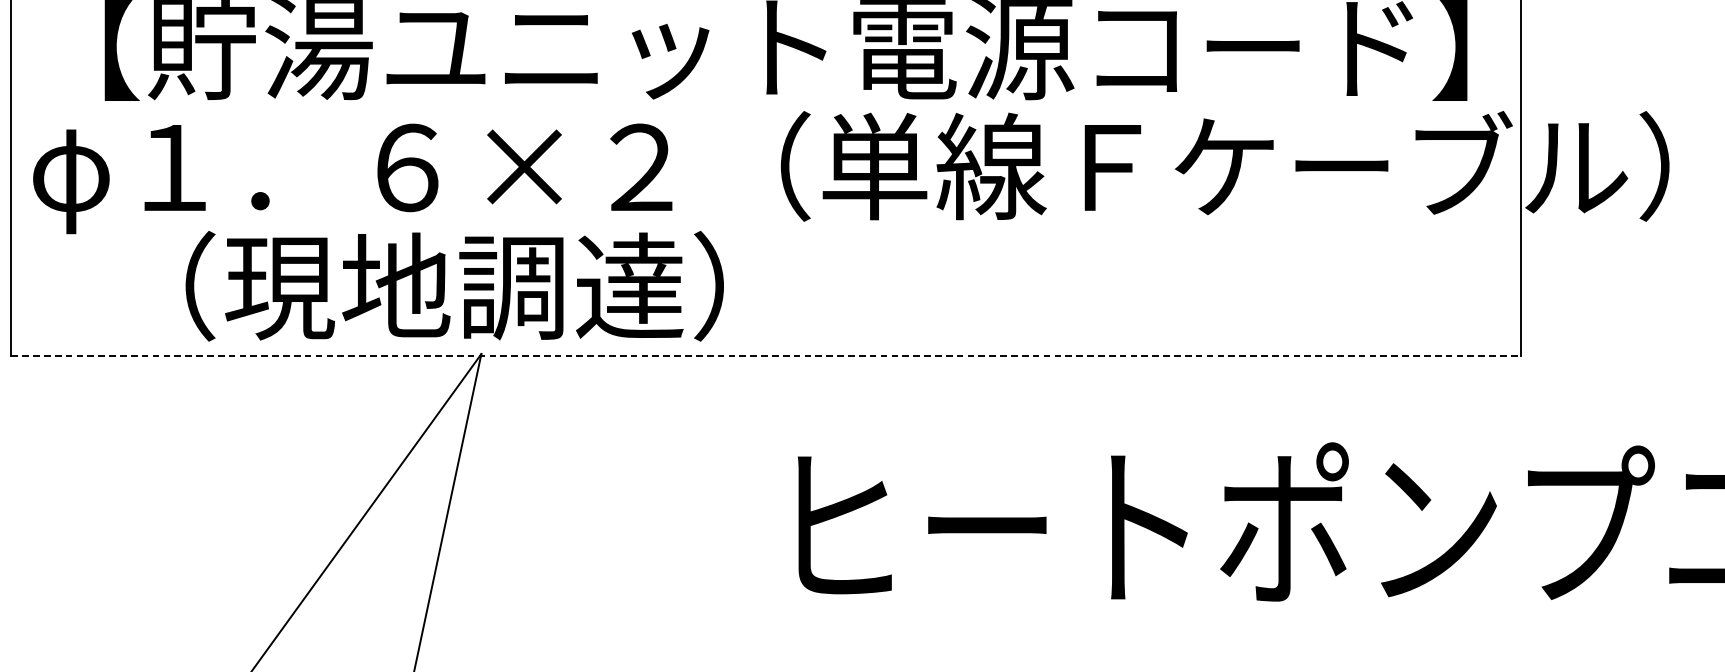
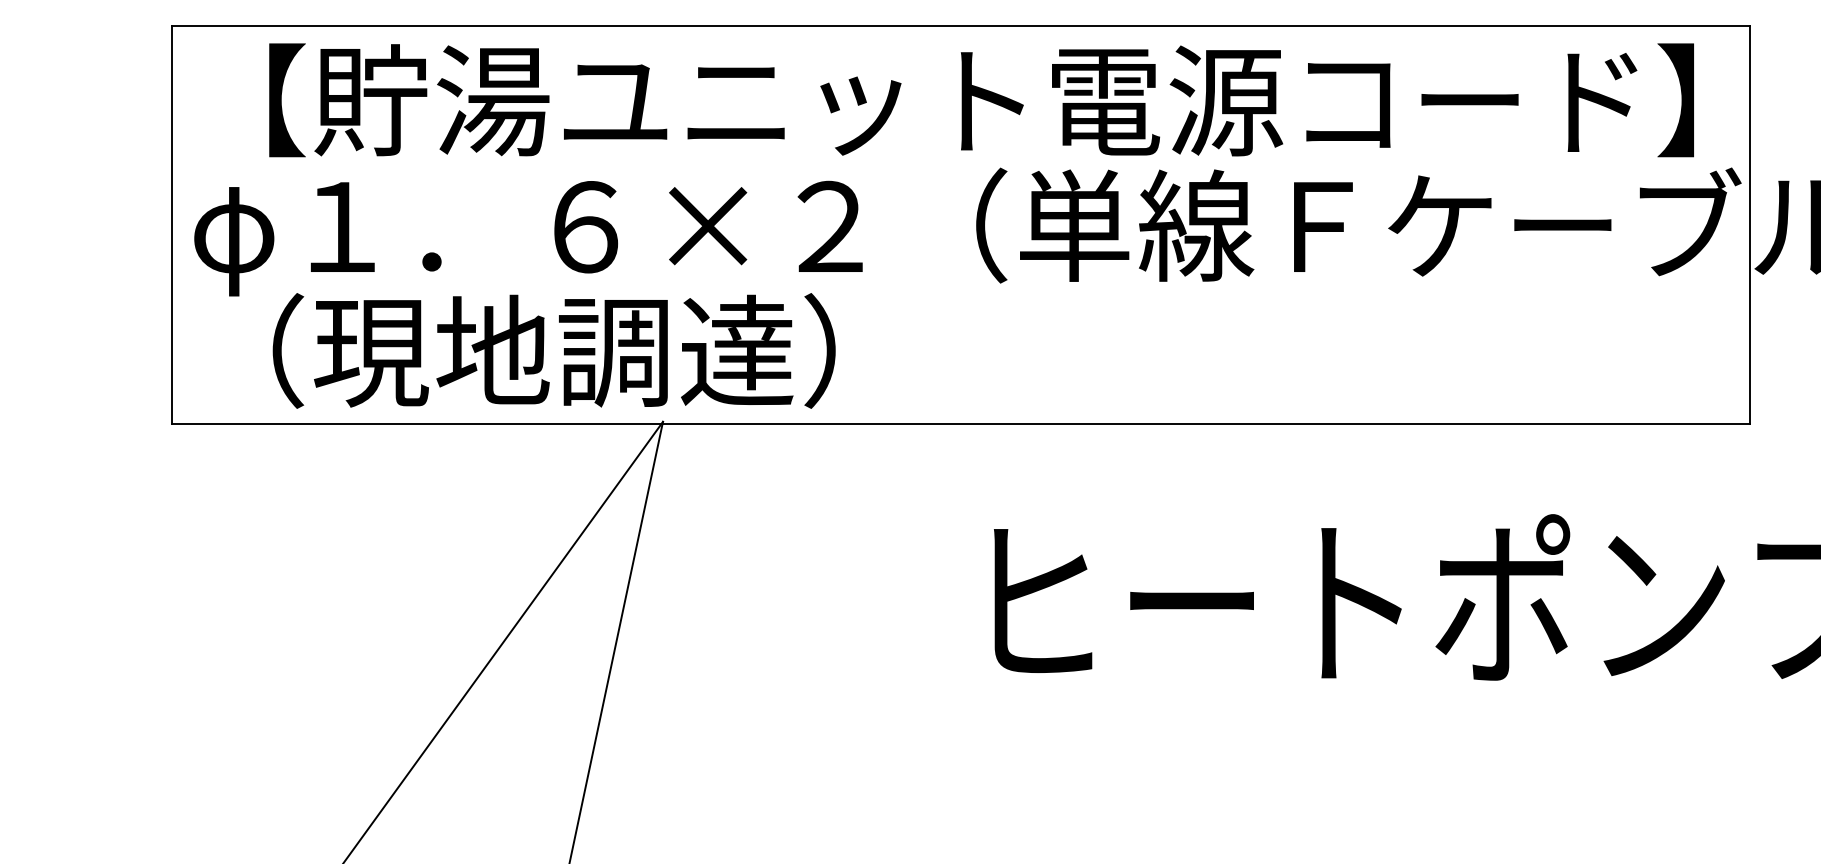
text: (454, 285) -> (553, 350), moved
line: (766, 355) -> (961, 423), dashed -> solid

